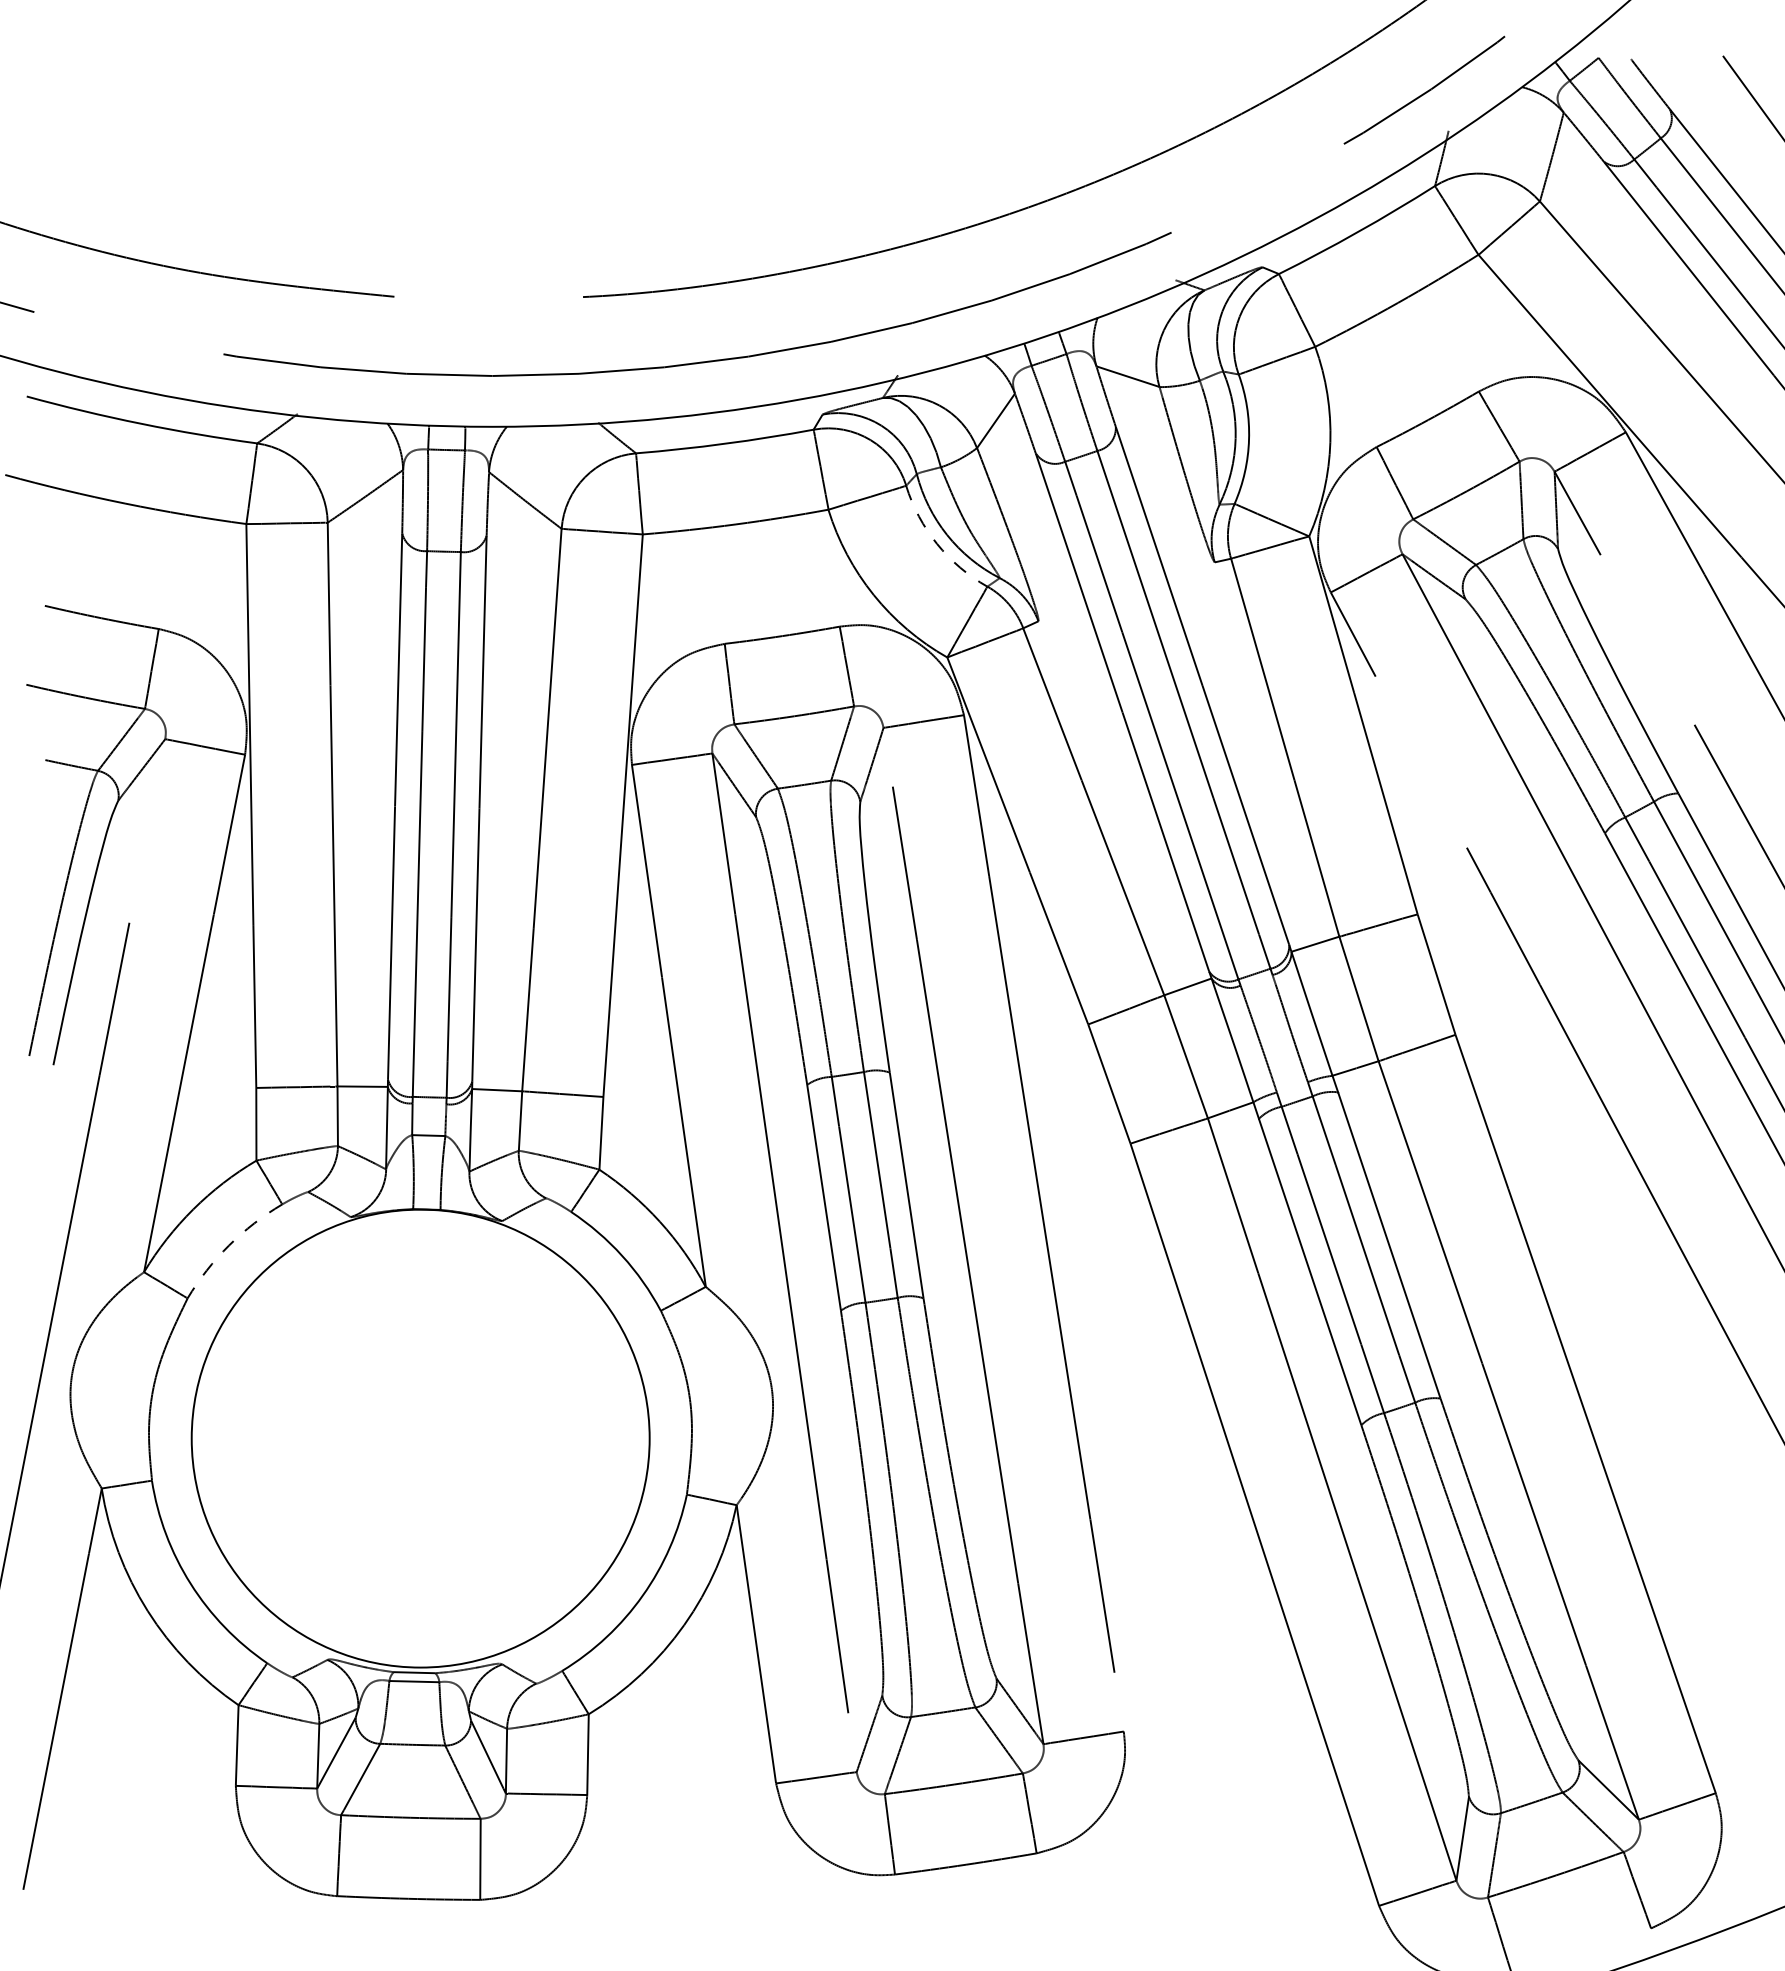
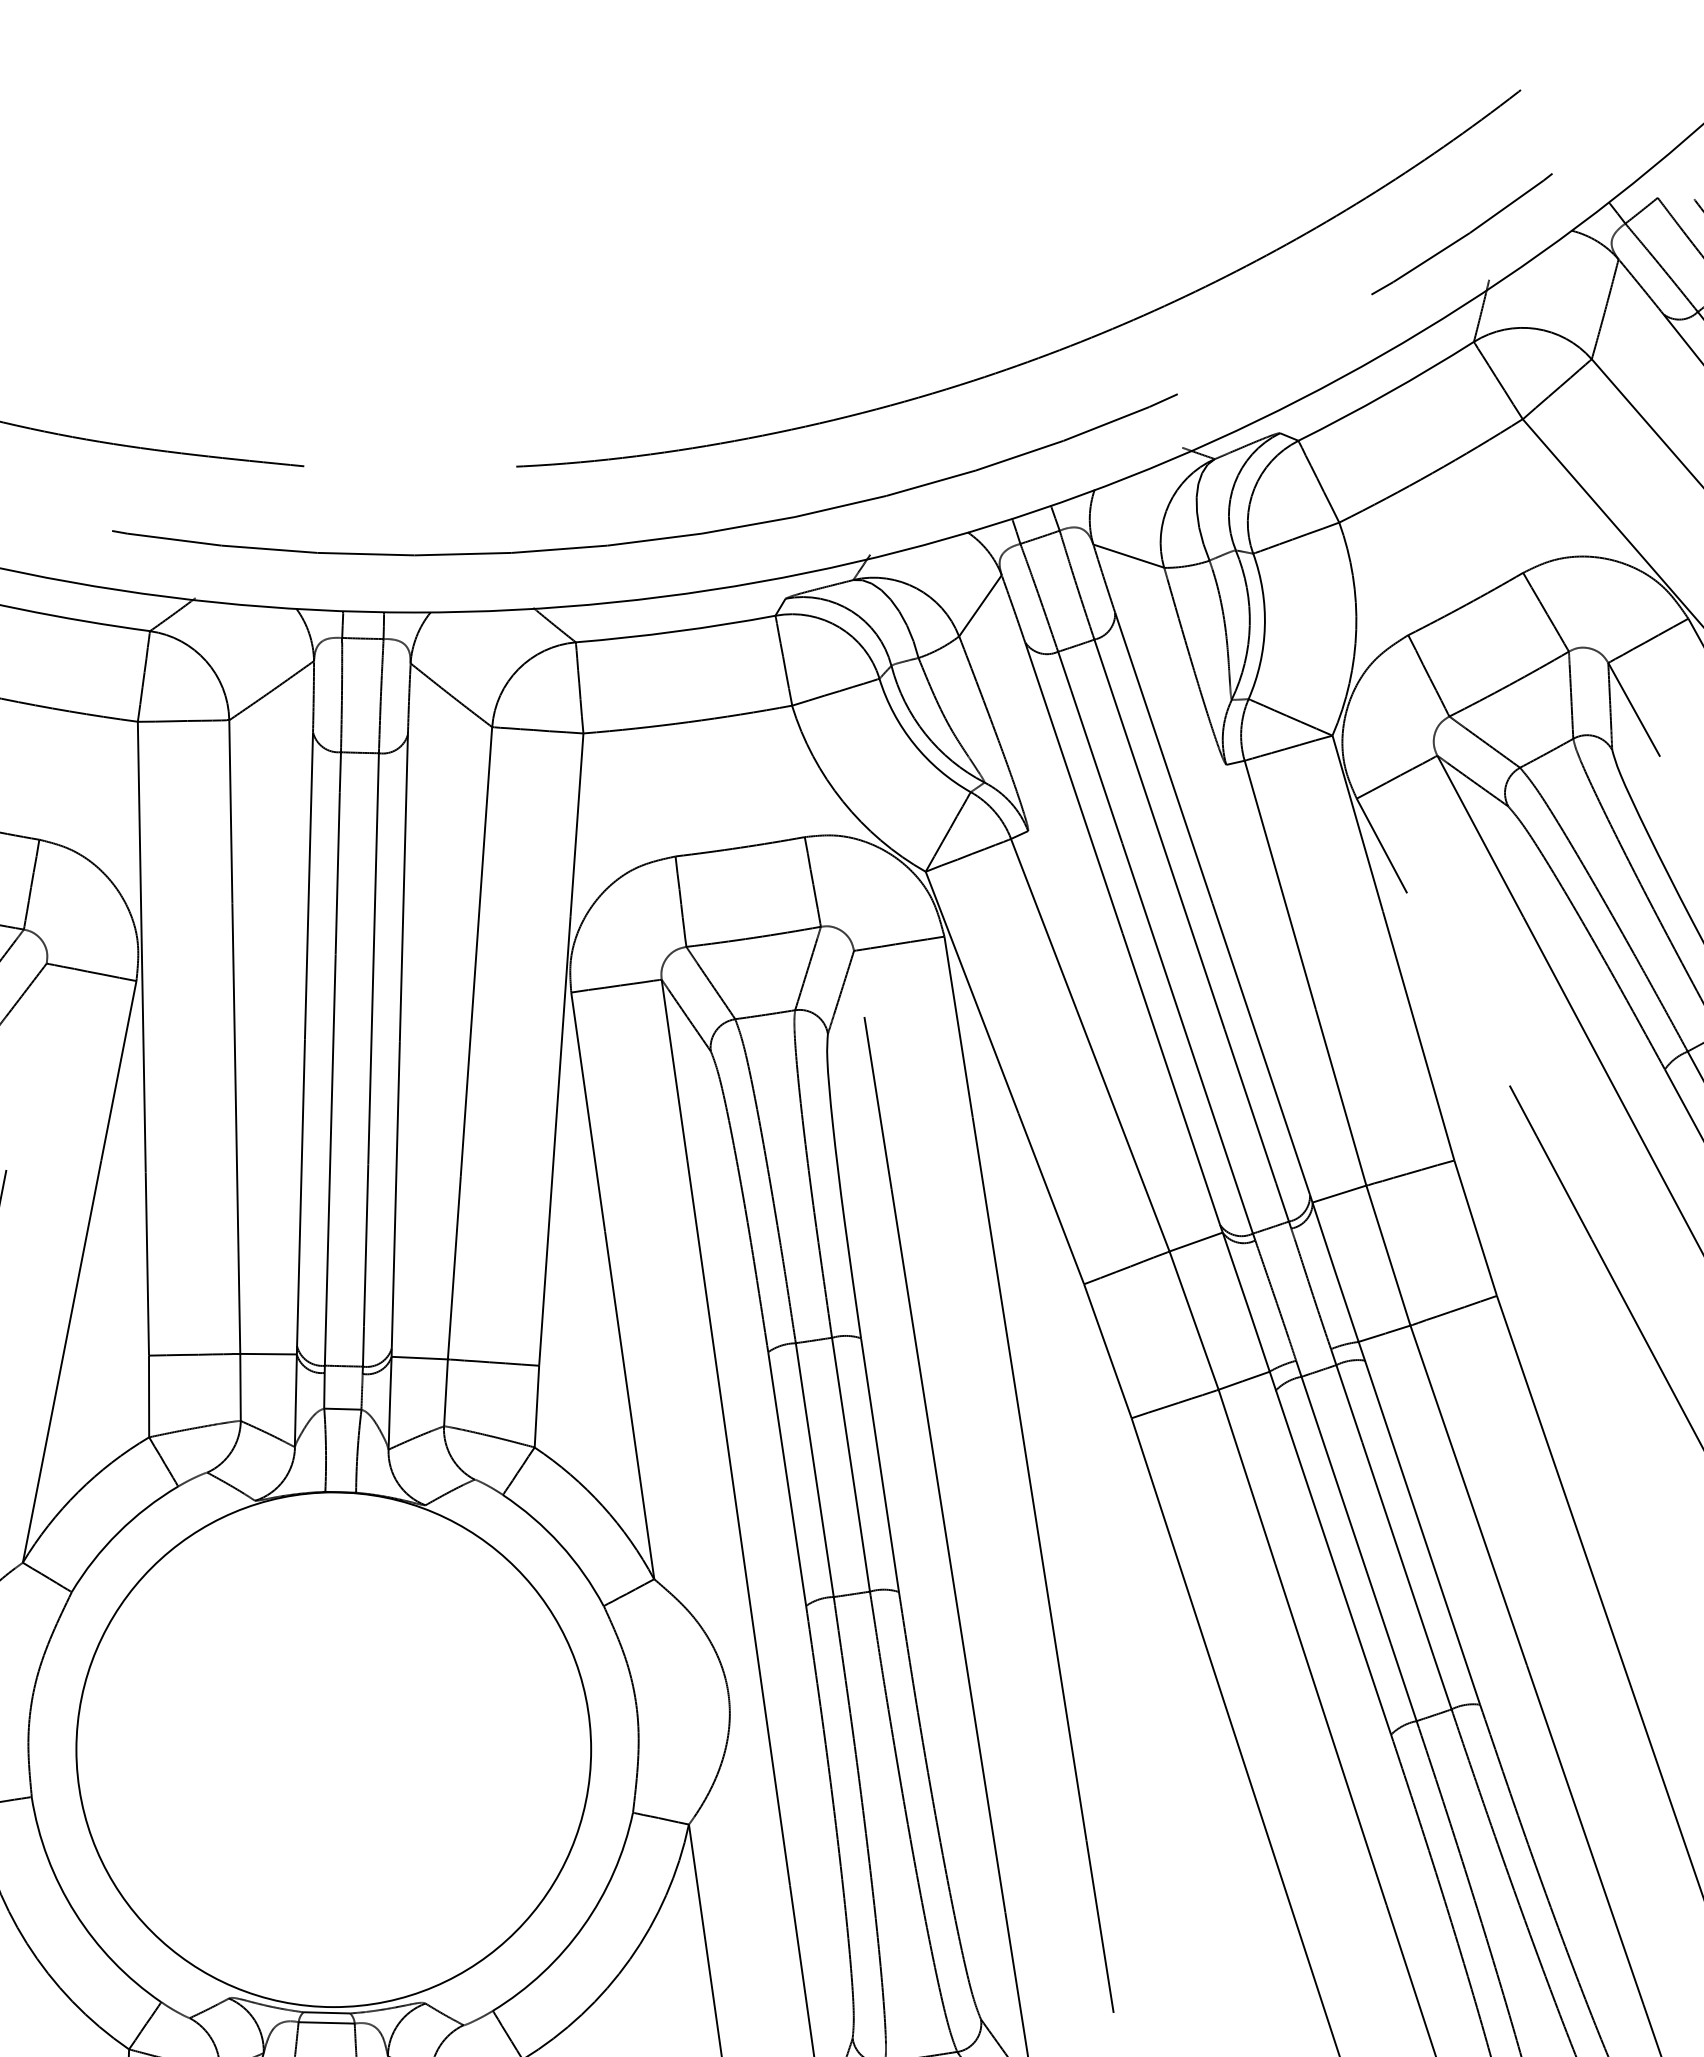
arc: (937, 543) -> (914, 743), dashed -> solid
arc: (229, 1245) -> (118, 1532), dashed -> solid

